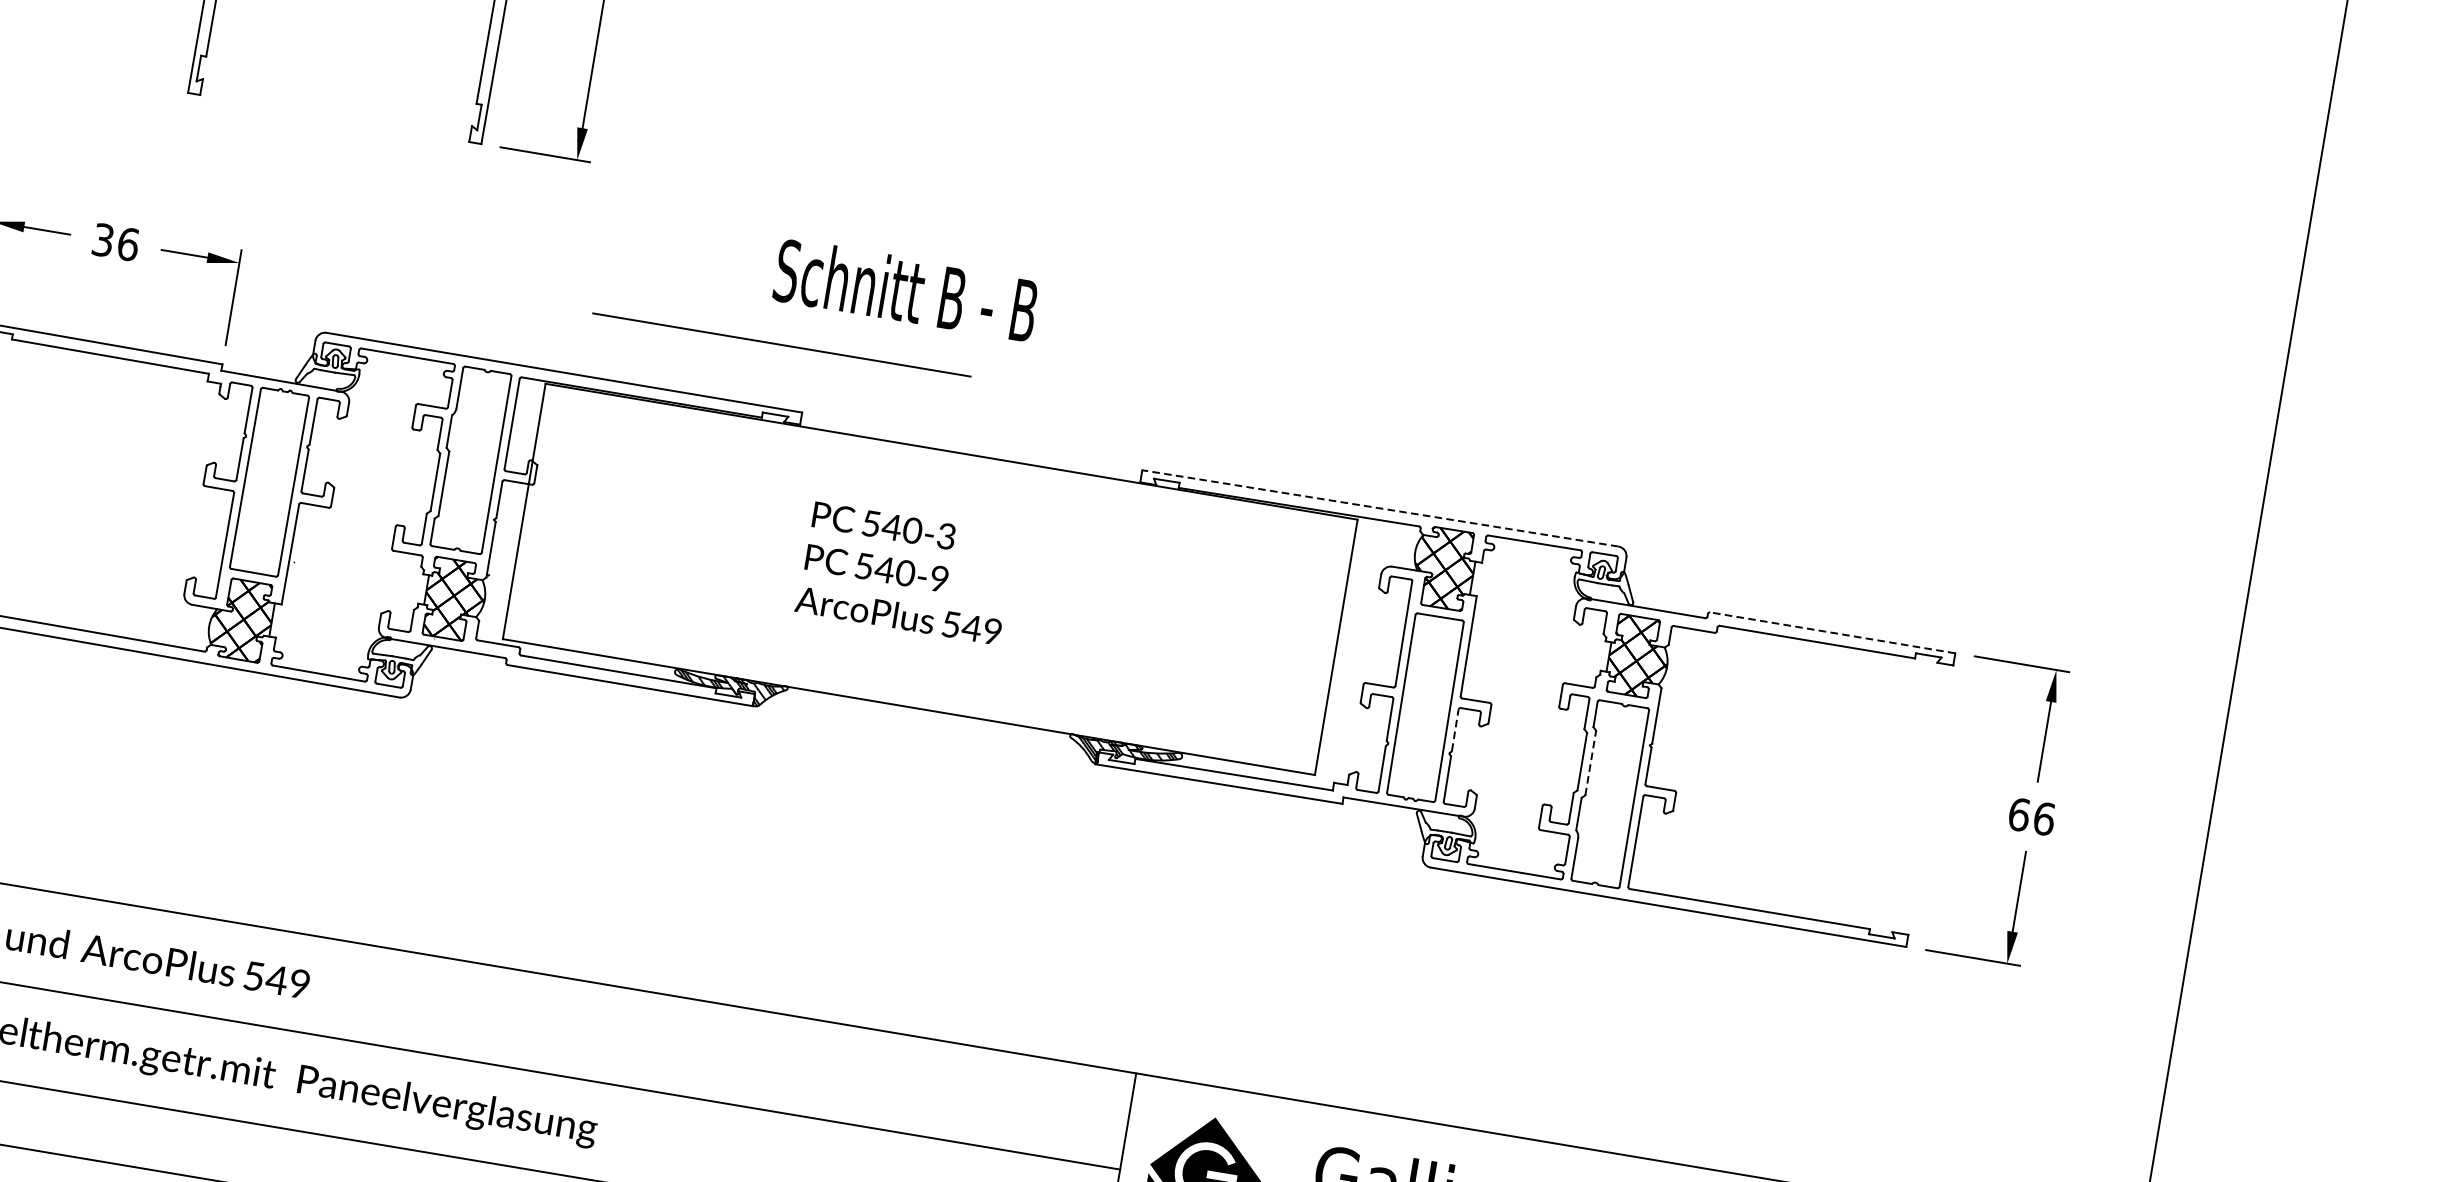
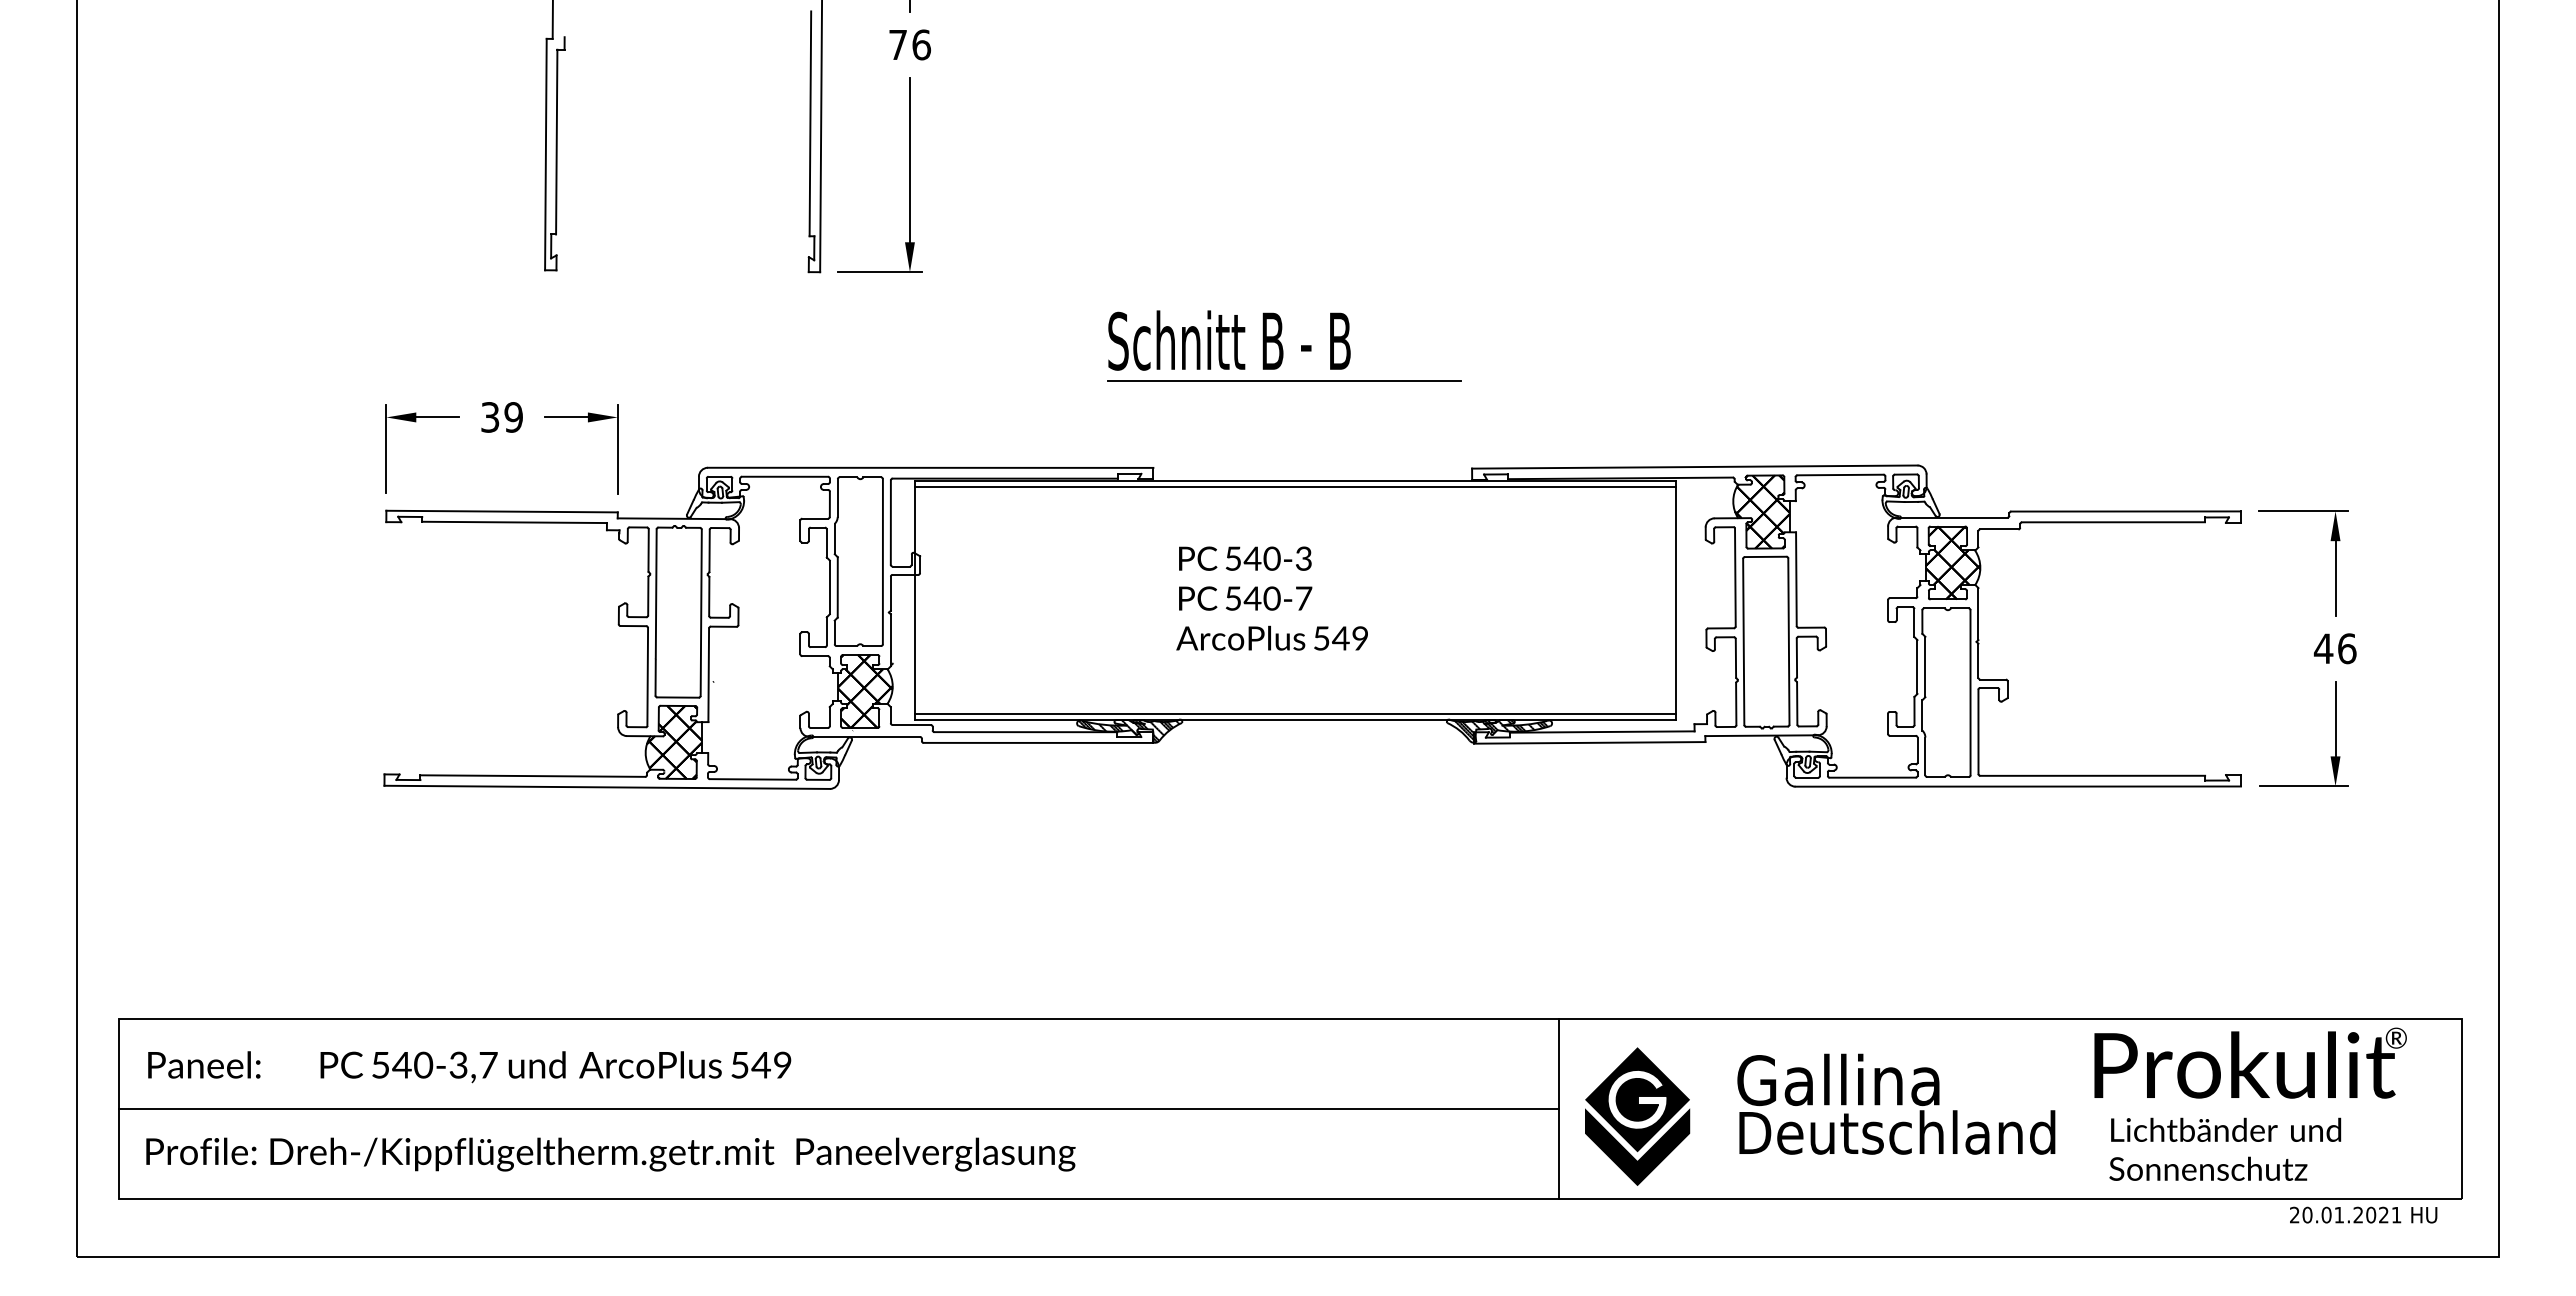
text: (128, 244) -> (513, 417), 36 -> 39
line: (781, 343) -> (1284, 380), moved
line: (950, 457) -> (1295, 486), added
line: (1379, 508) -> (1694, 467), dashed -> solid
text: (940, 578) -> (1304, 598), 540-9 -> 540-7
line: (1833, 632) -> (2126, 511), dashed -> solid
line: (909, 701) -> (1295, 714), added
line: (1454, 729) -> (1796, 657), dashed -> solid
line: (1590, 762) -> (1925, 666), dashed -> solid
text: (2019, 814) -> (2323, 648), 66 -> 46

